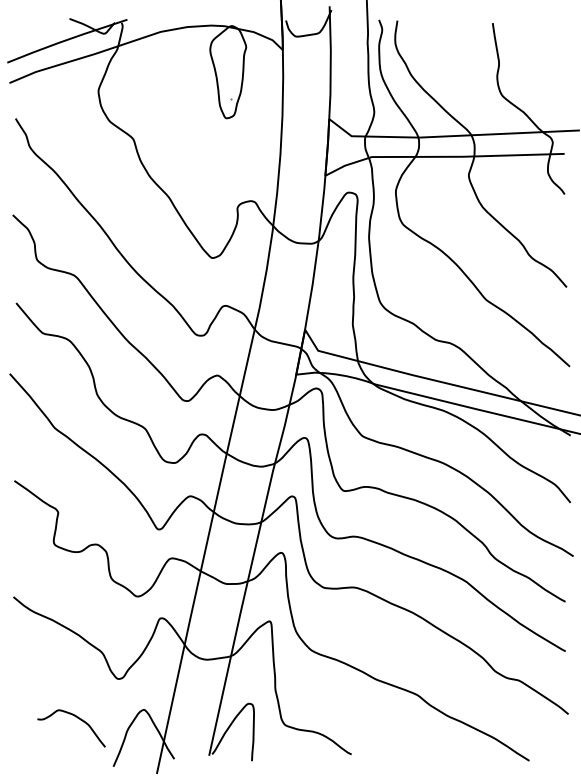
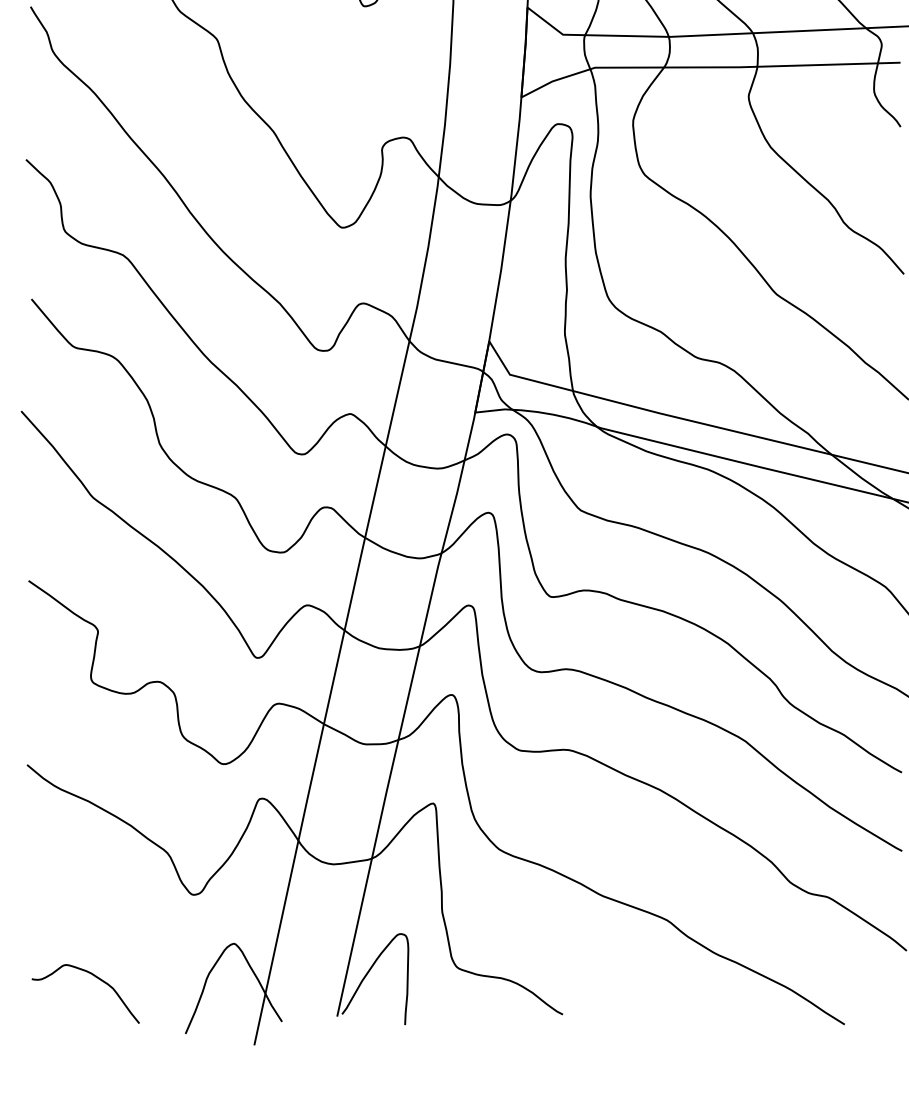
curve: (77, 718) -> (95, 978), moved

